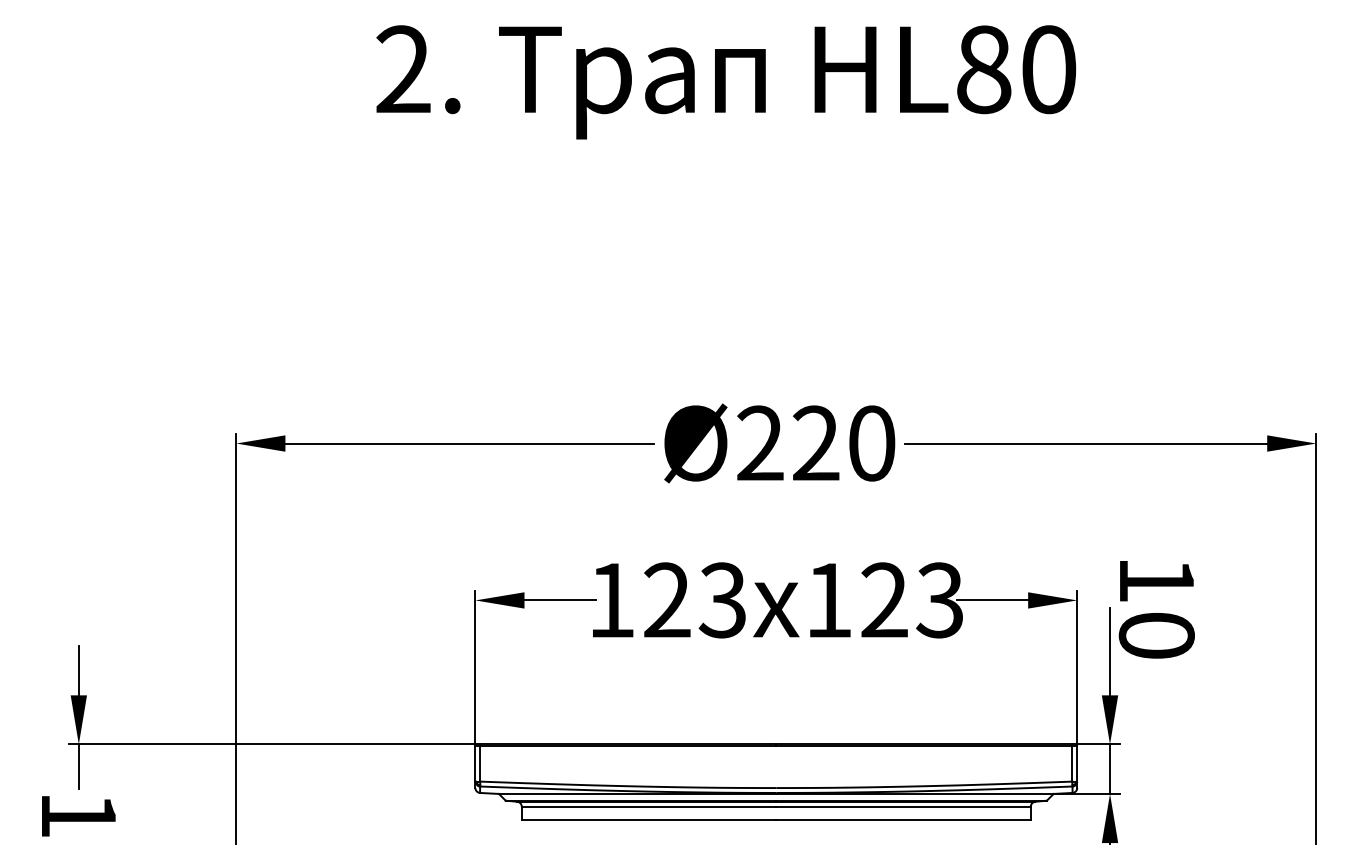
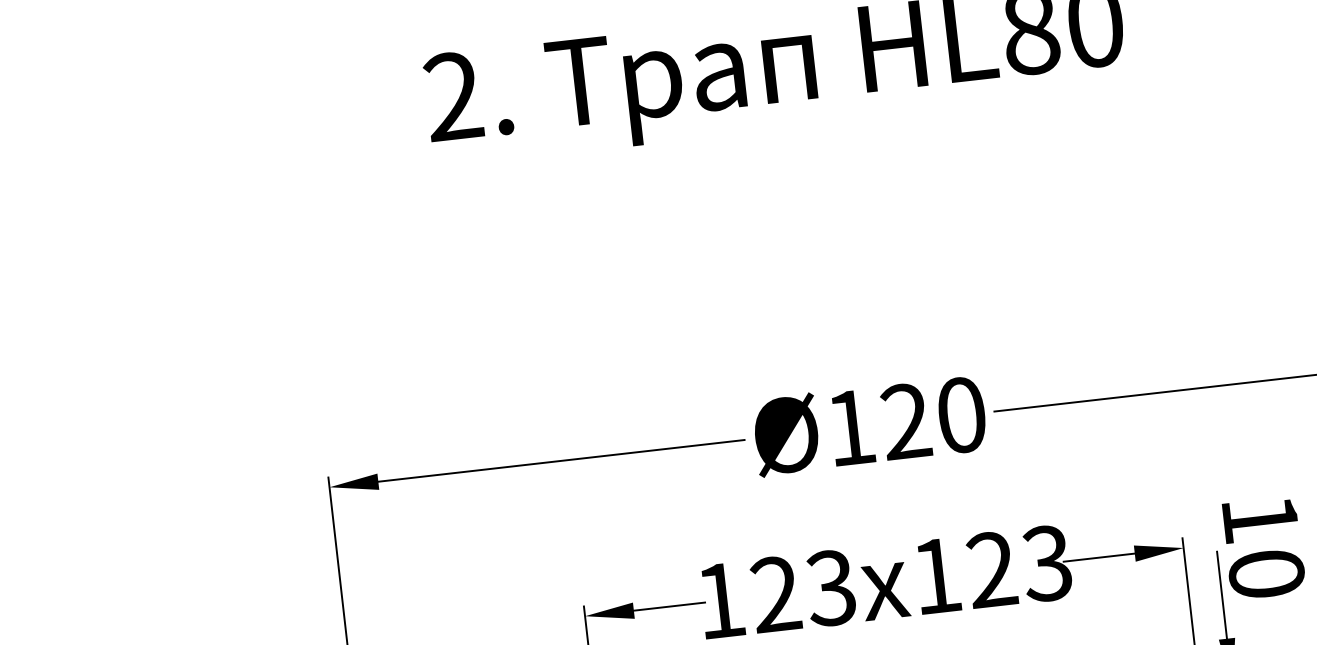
text: (760, 442) -> (850, 426), Ø220 -> Ø120

